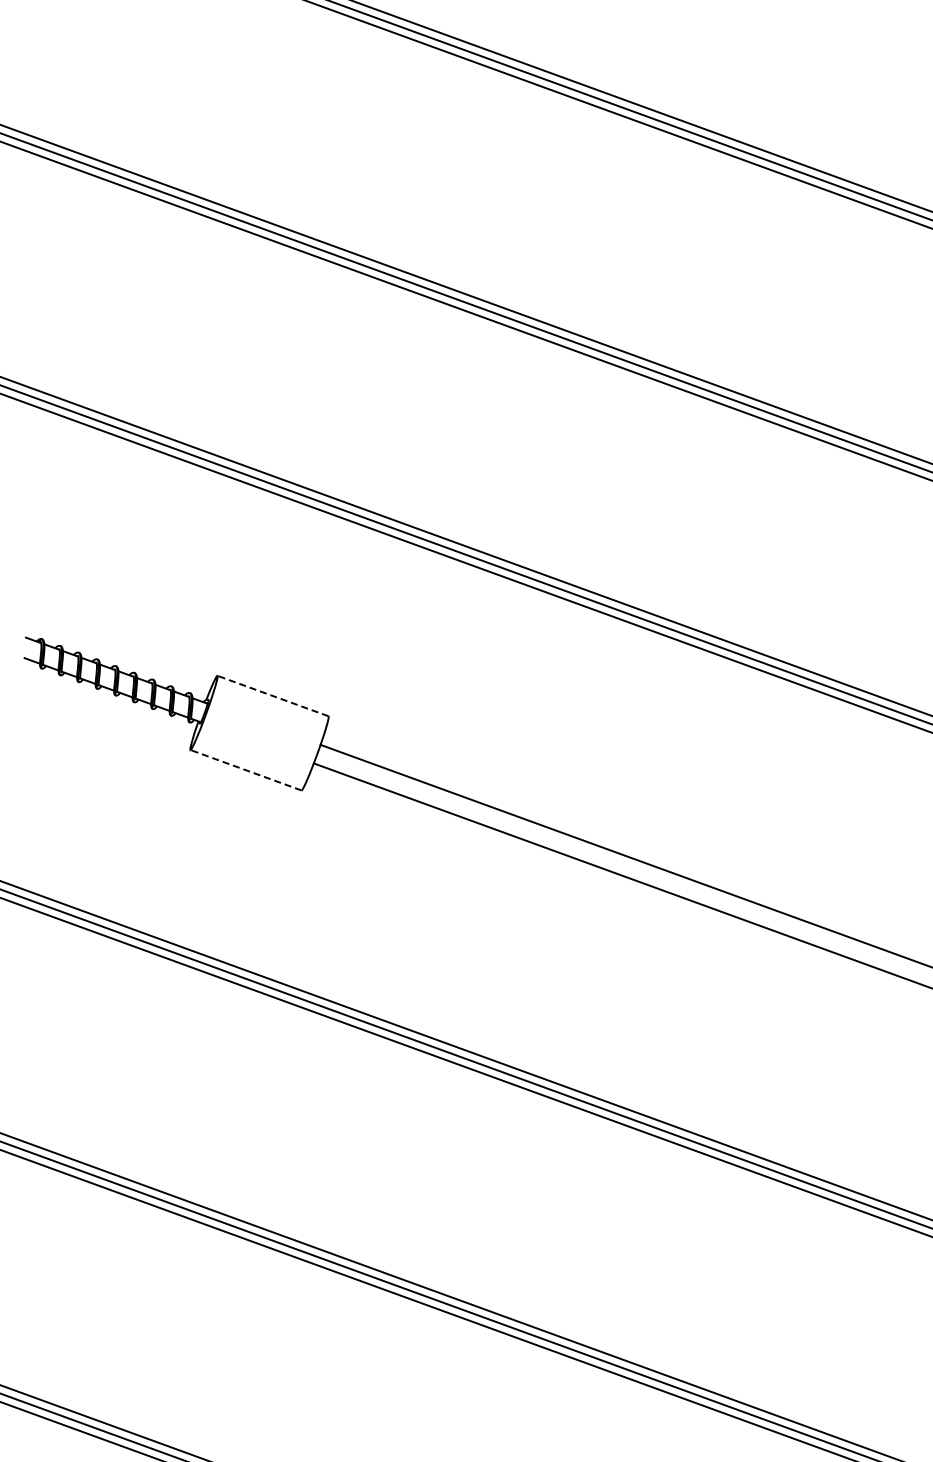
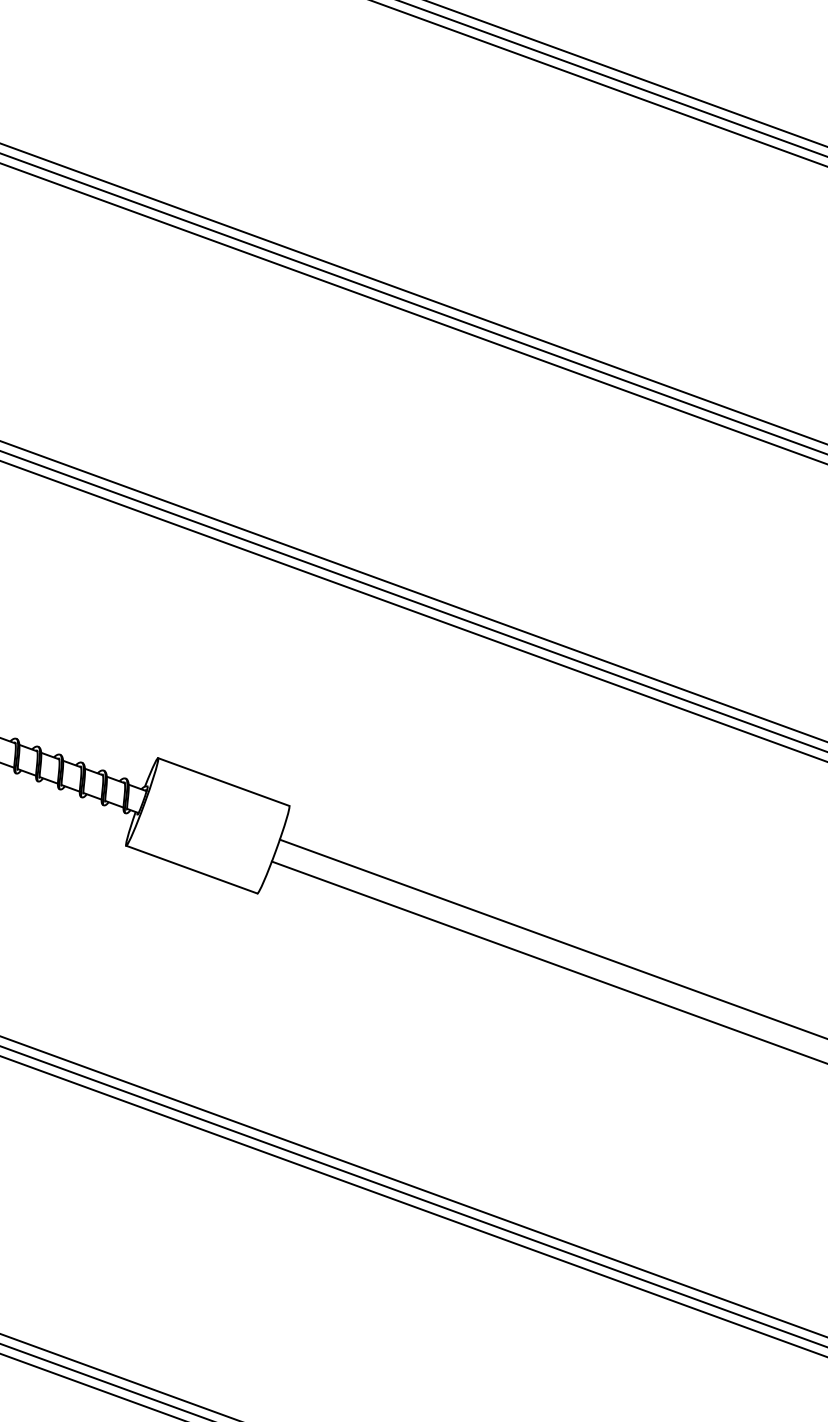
line: (272, 695) -> (223, 781), dashed -> solid
line: (245, 770) -> (191, 869), dashed -> solid

